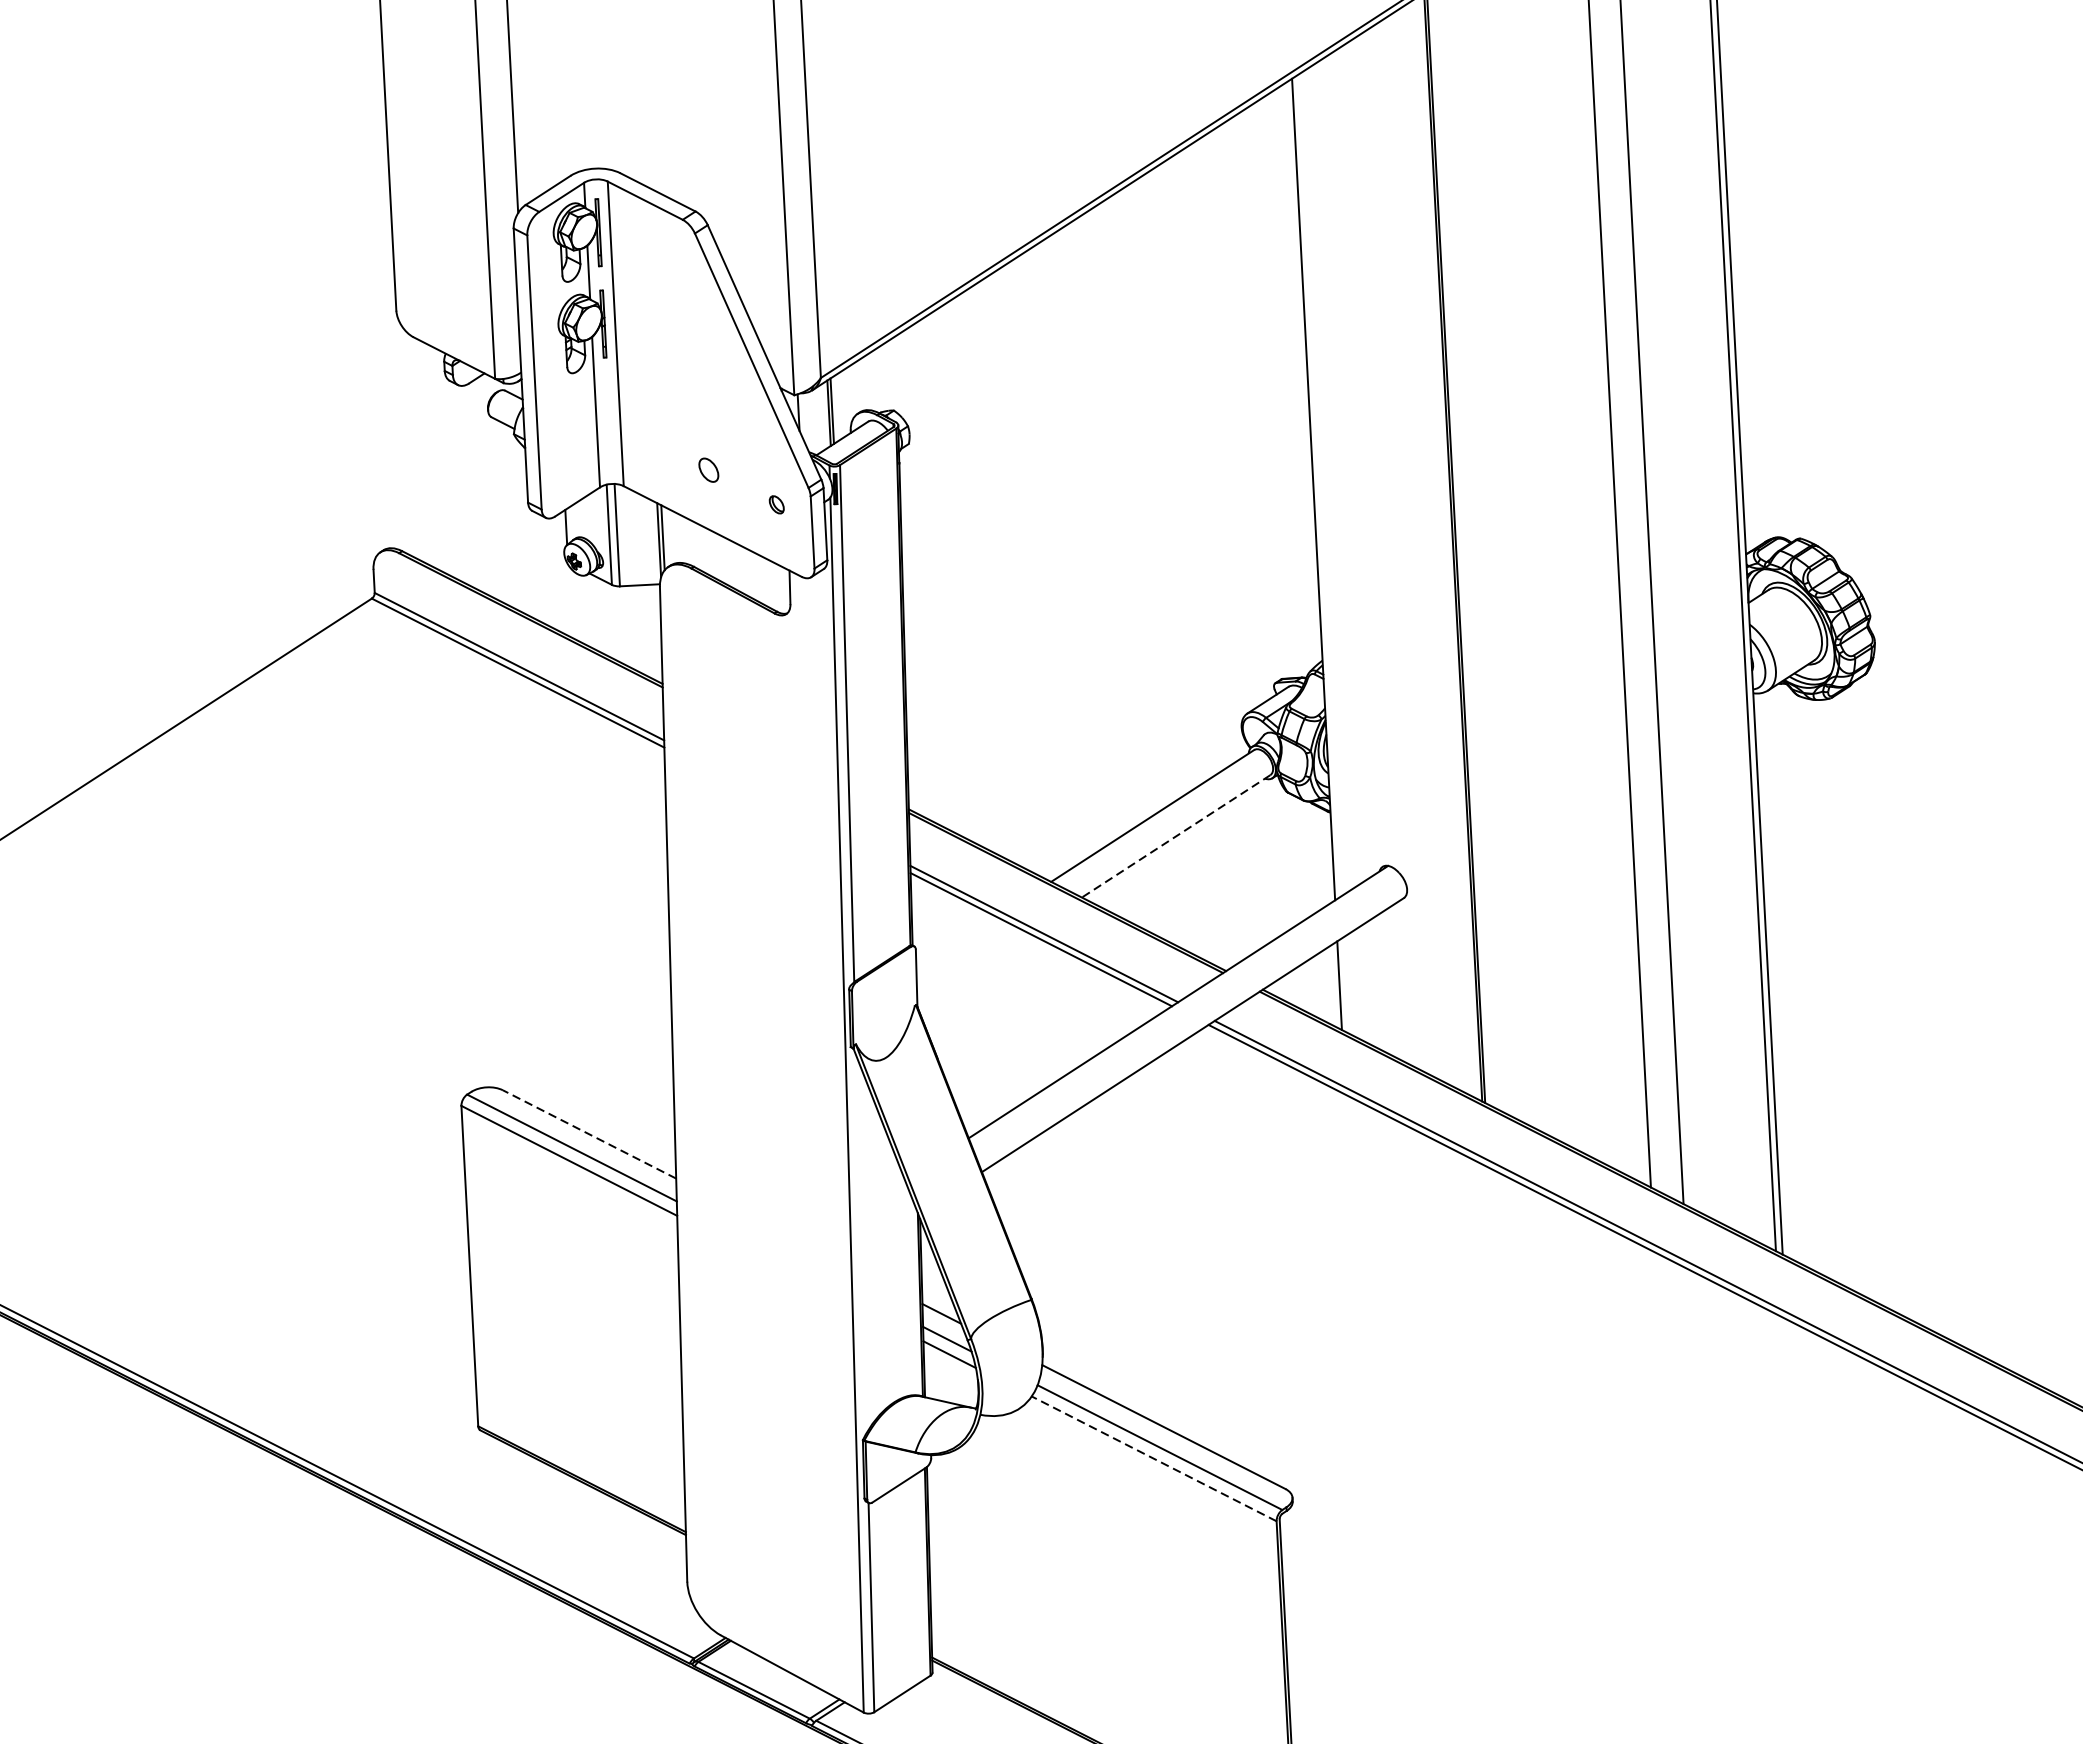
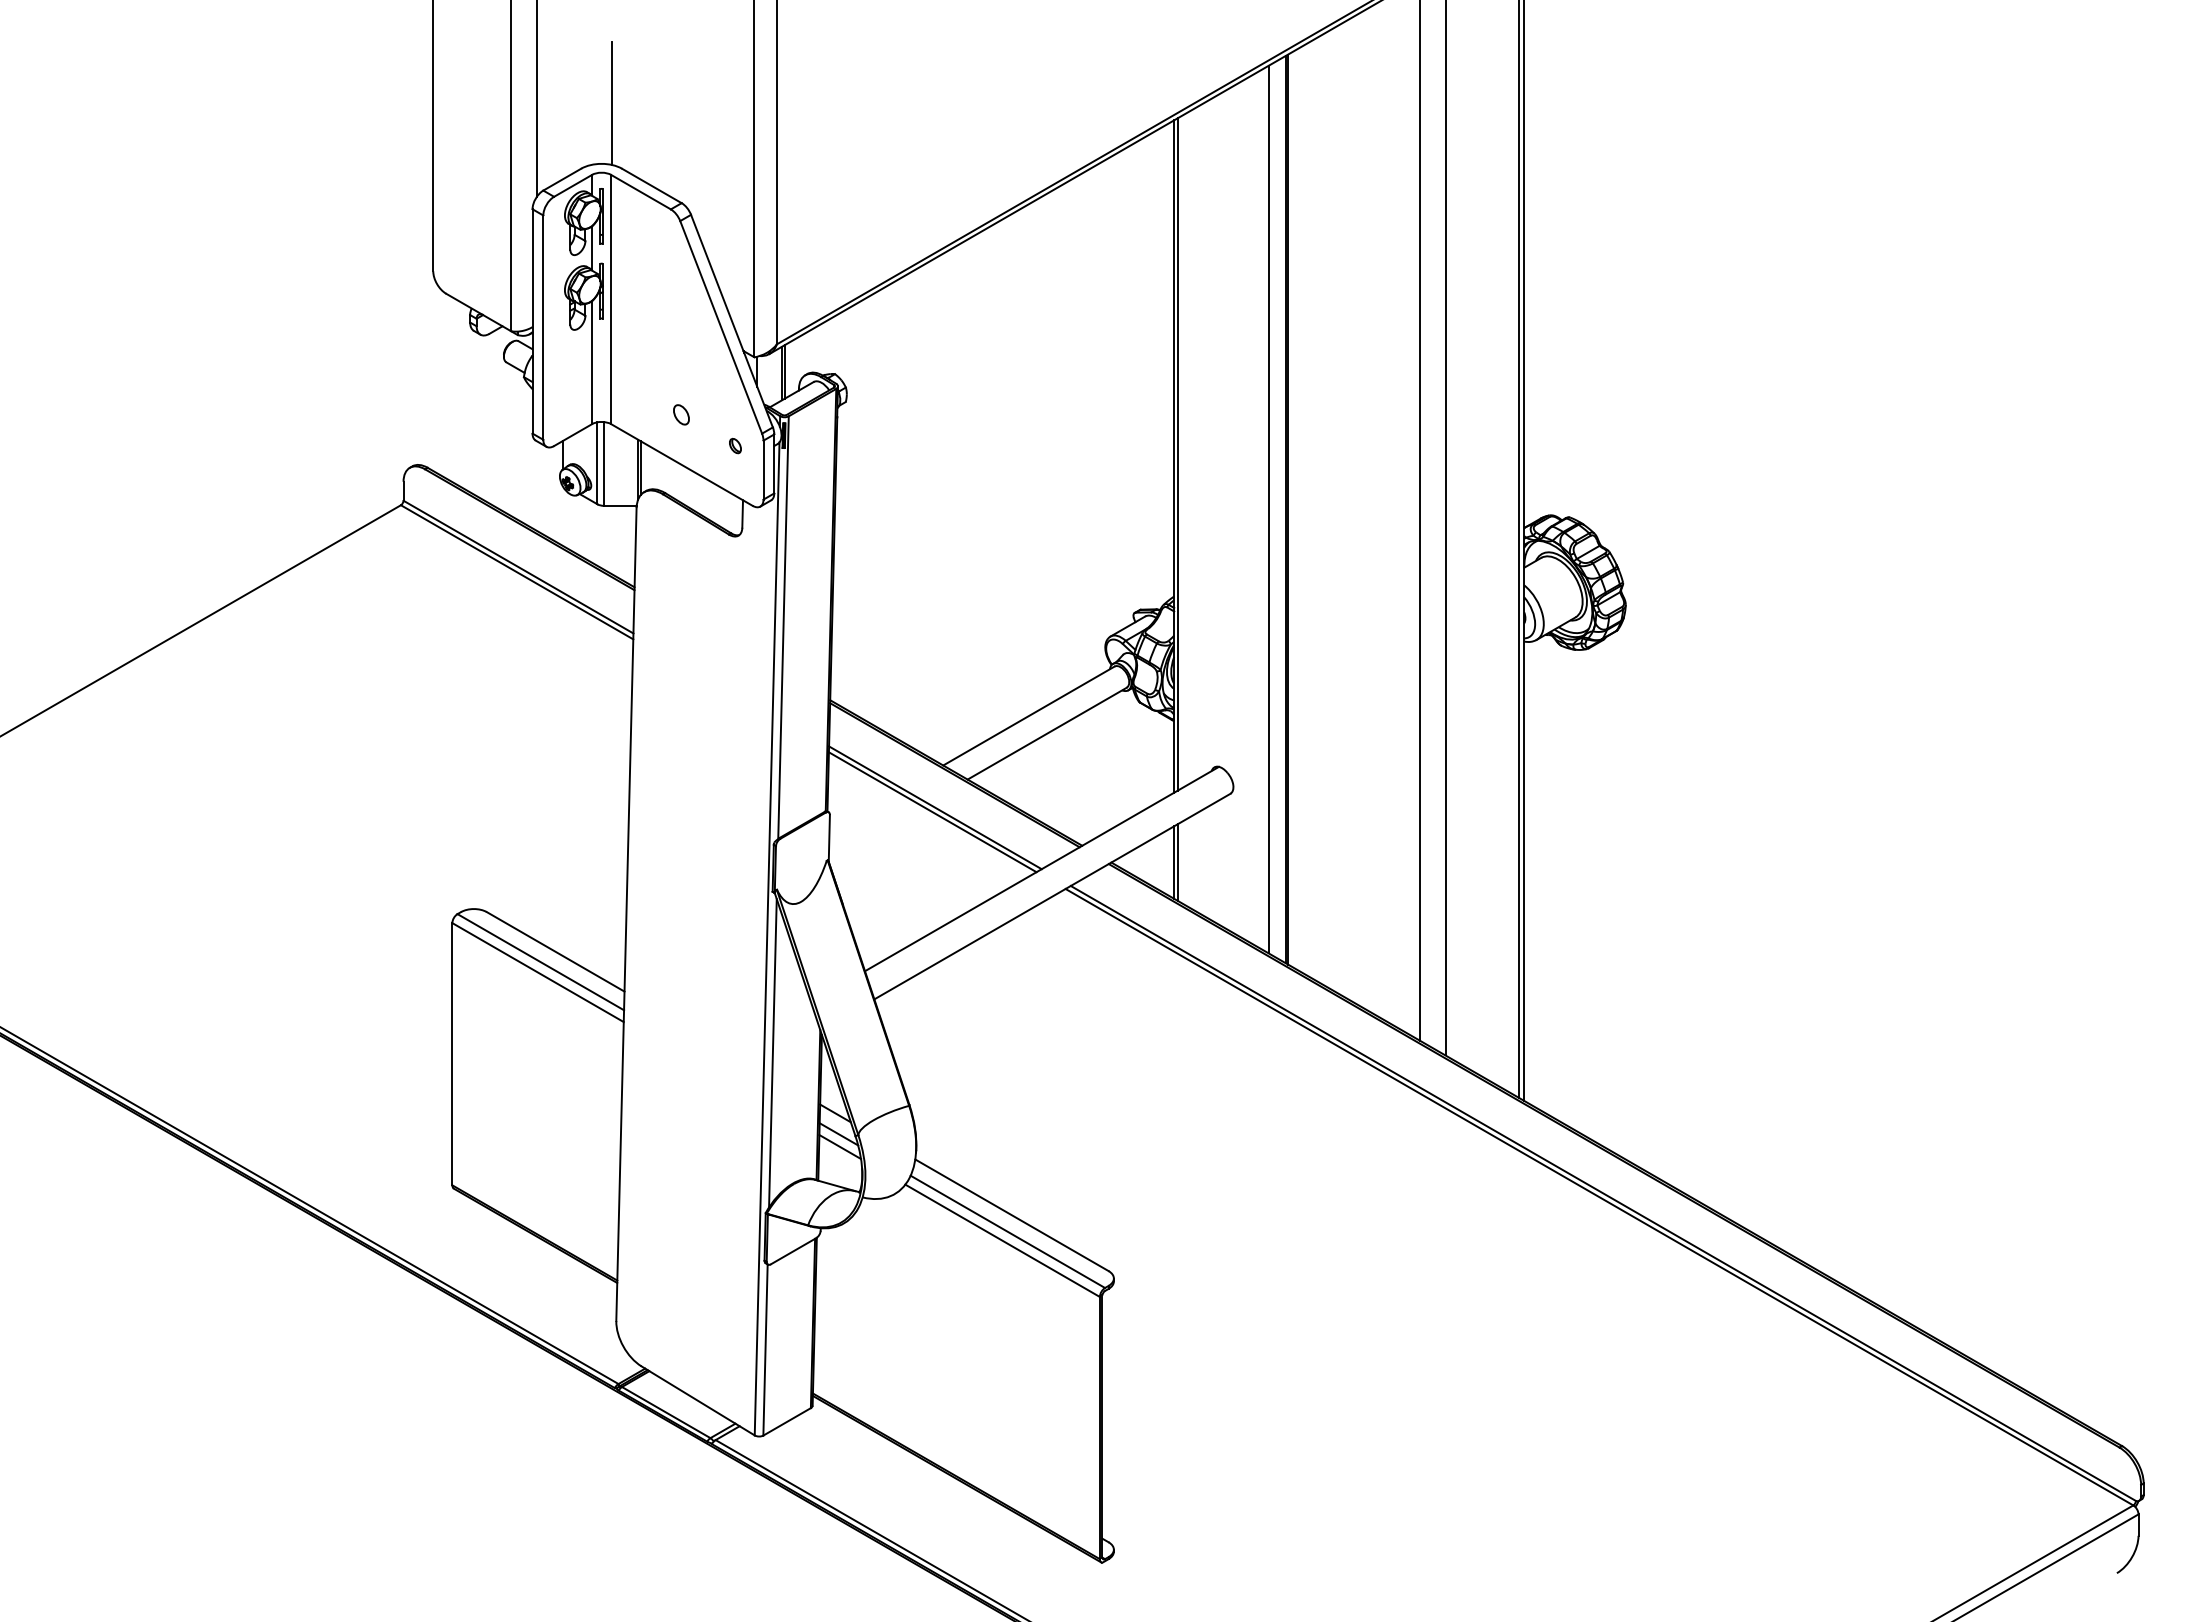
line: (604, 94) -> (612, 103), added
line: (1317, 486) -> (1177, 454), added
line: (1432, 548) -> (1268, 509), added
line: (1176, 836) -> (1047, 733), dashed -> solid
line: (1343, 985) -> (1177, 862), added
line: (589, 1134) -> (555, 951), dashed -> solid
line: (860, 1244) -> (772, 1053), added
line: (1153, 1458) -> (1002, 1240), dashed -> solid

